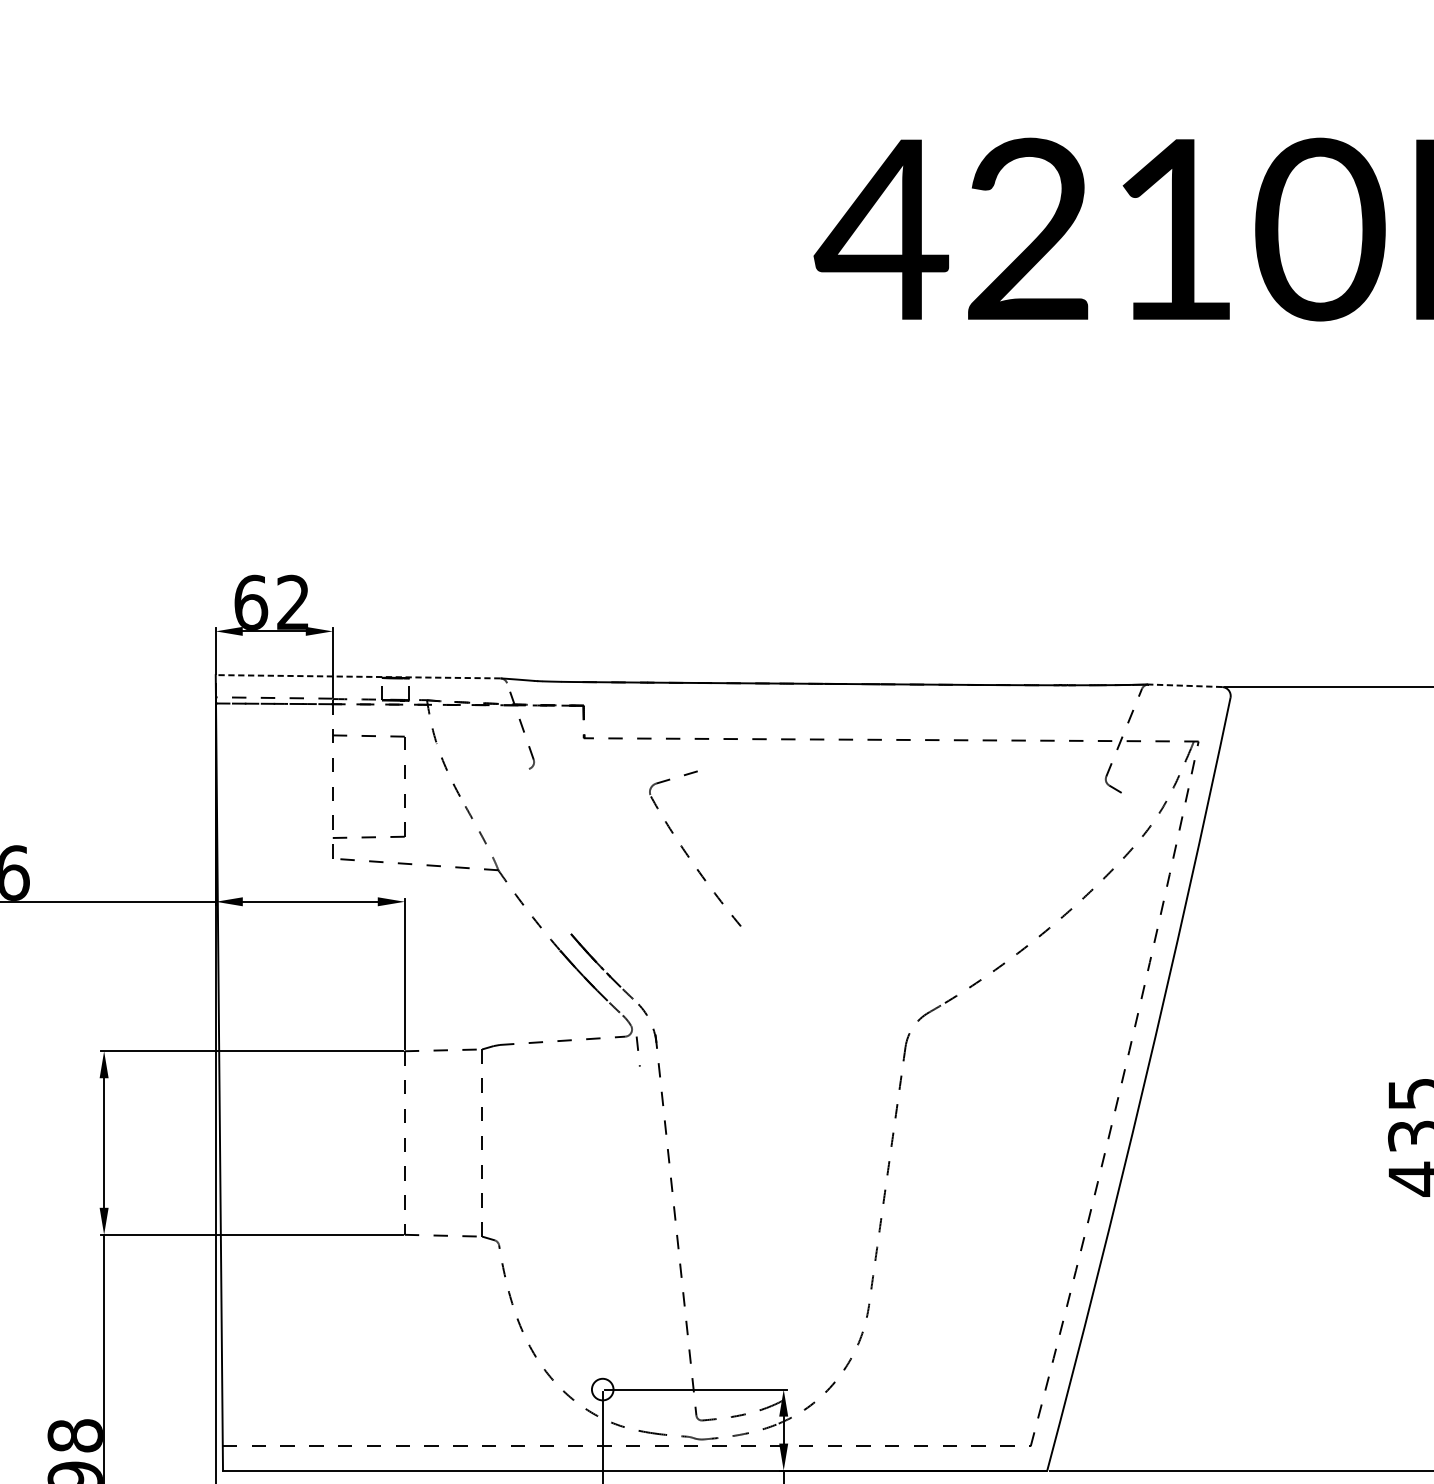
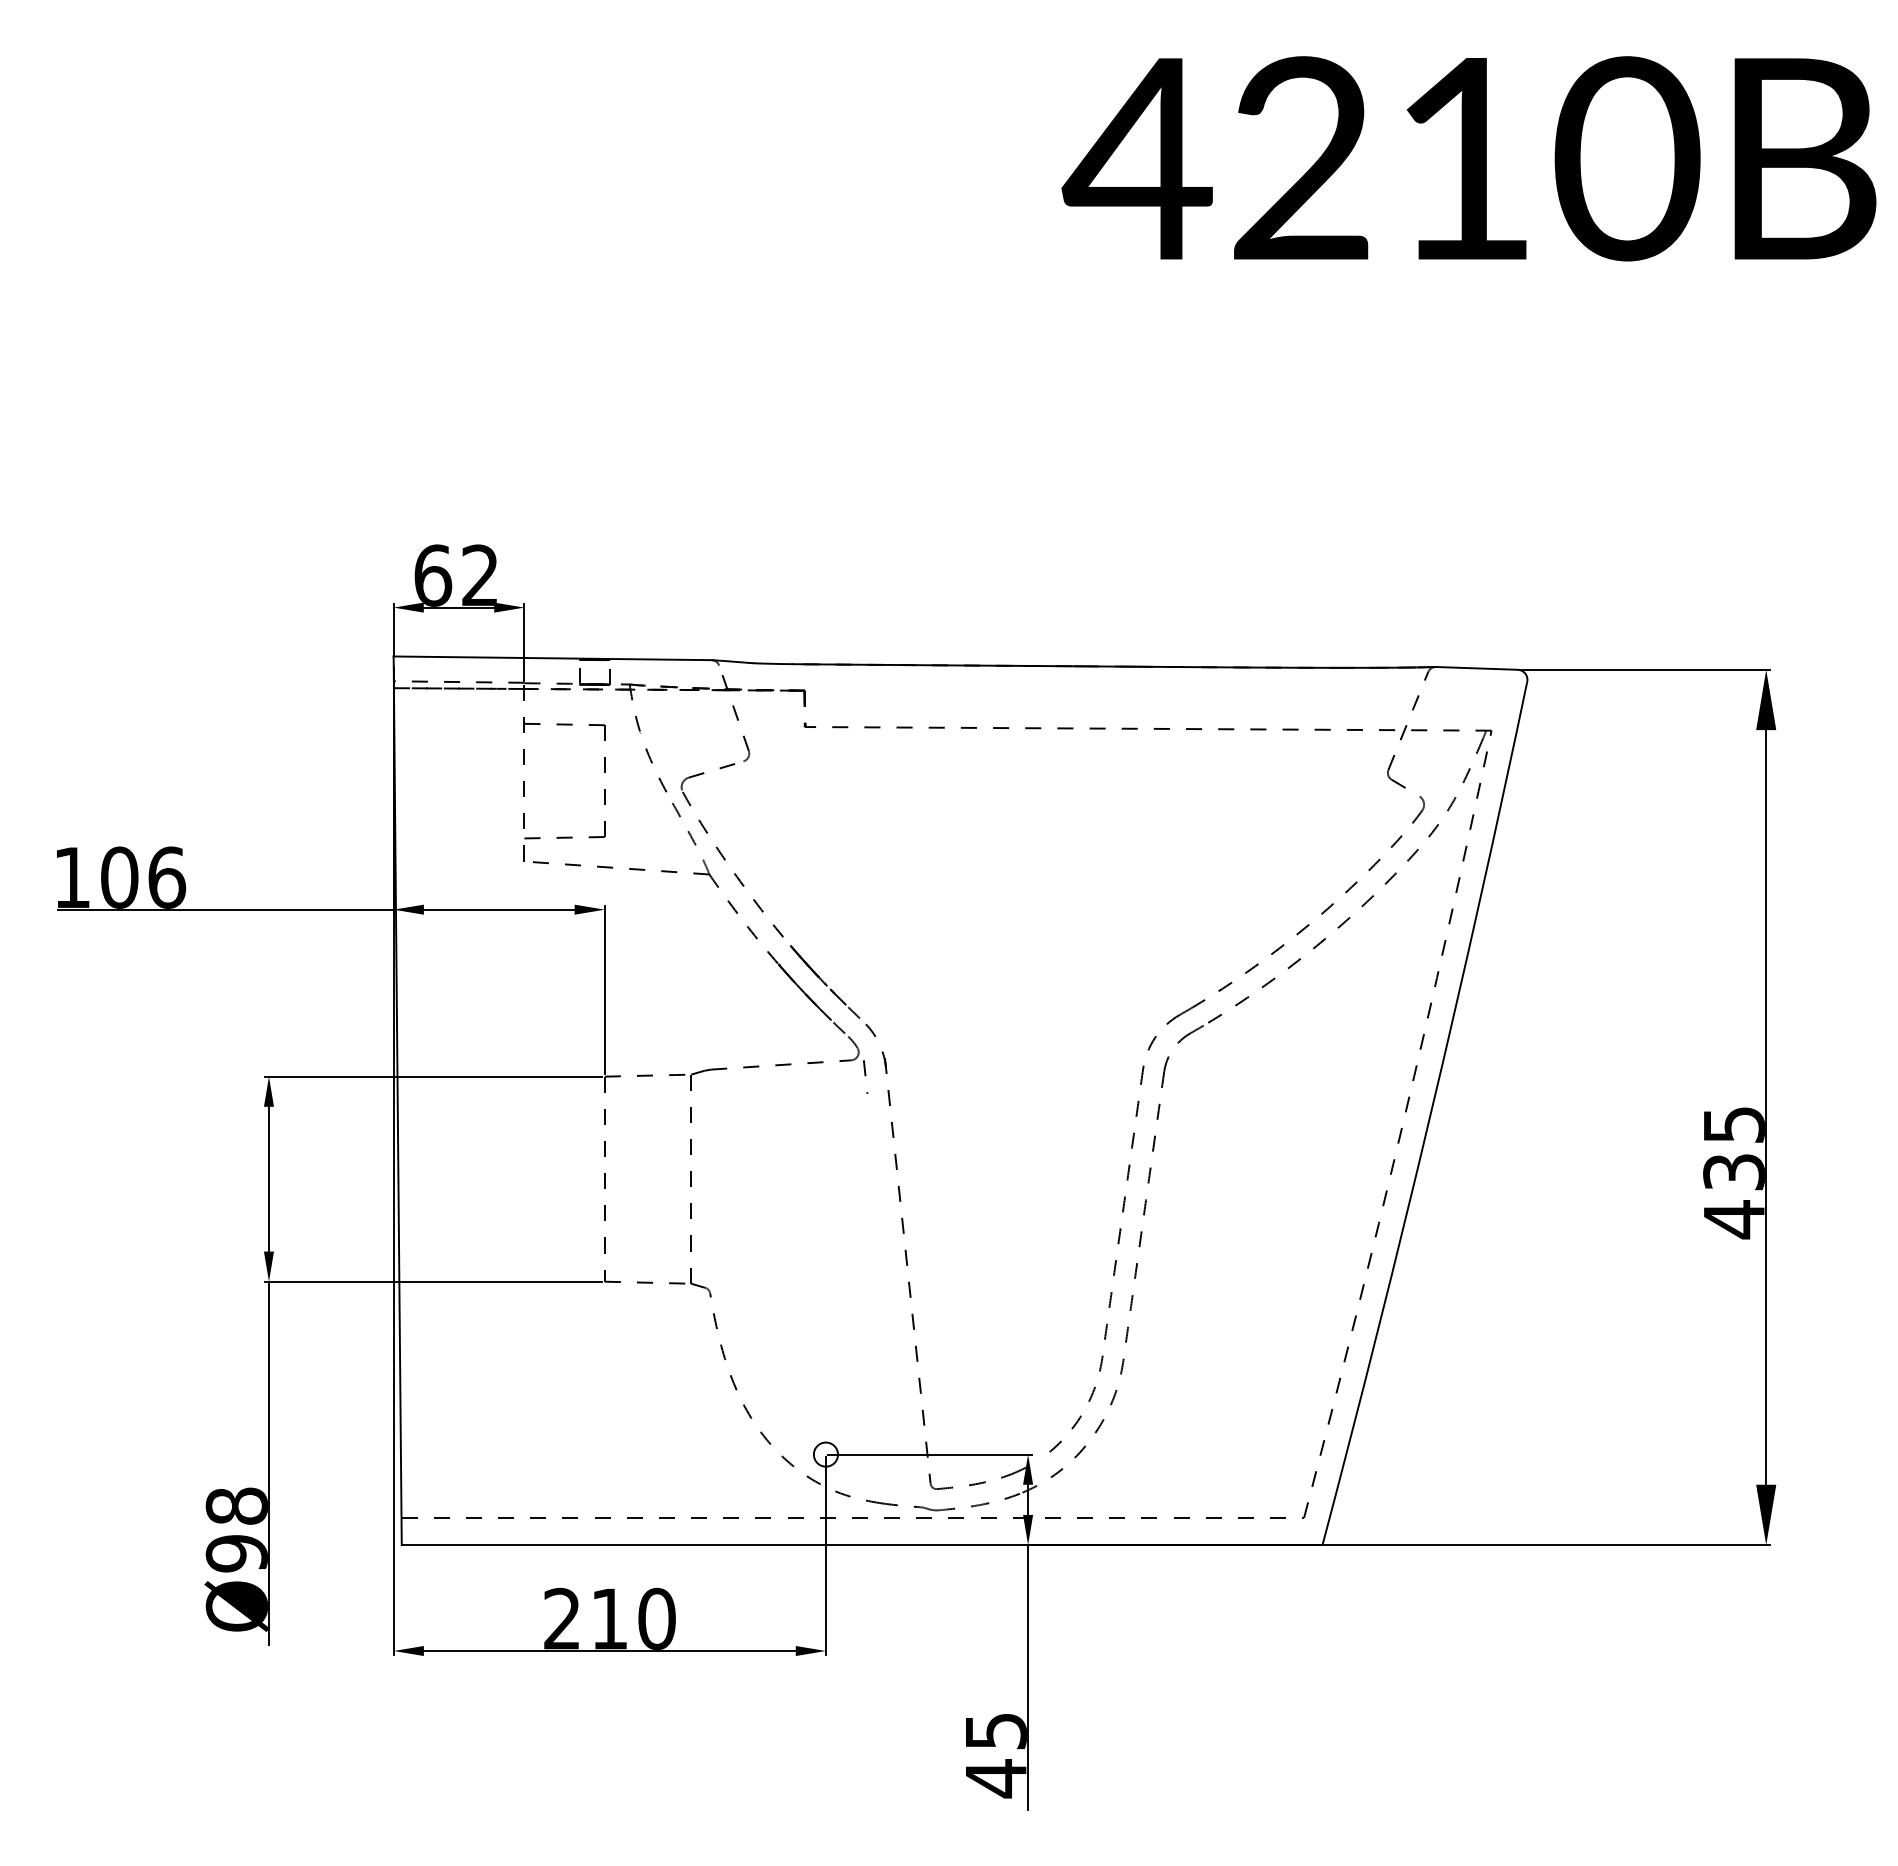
line: (357, 676) -> (552, 658), dashed -> solid
line: (1185, 685) -> (1476, 668), dashed -> solid
part: (687, 853) -> (723, 855), moved
part: (882, 1081) -> (1138, 1110), added

